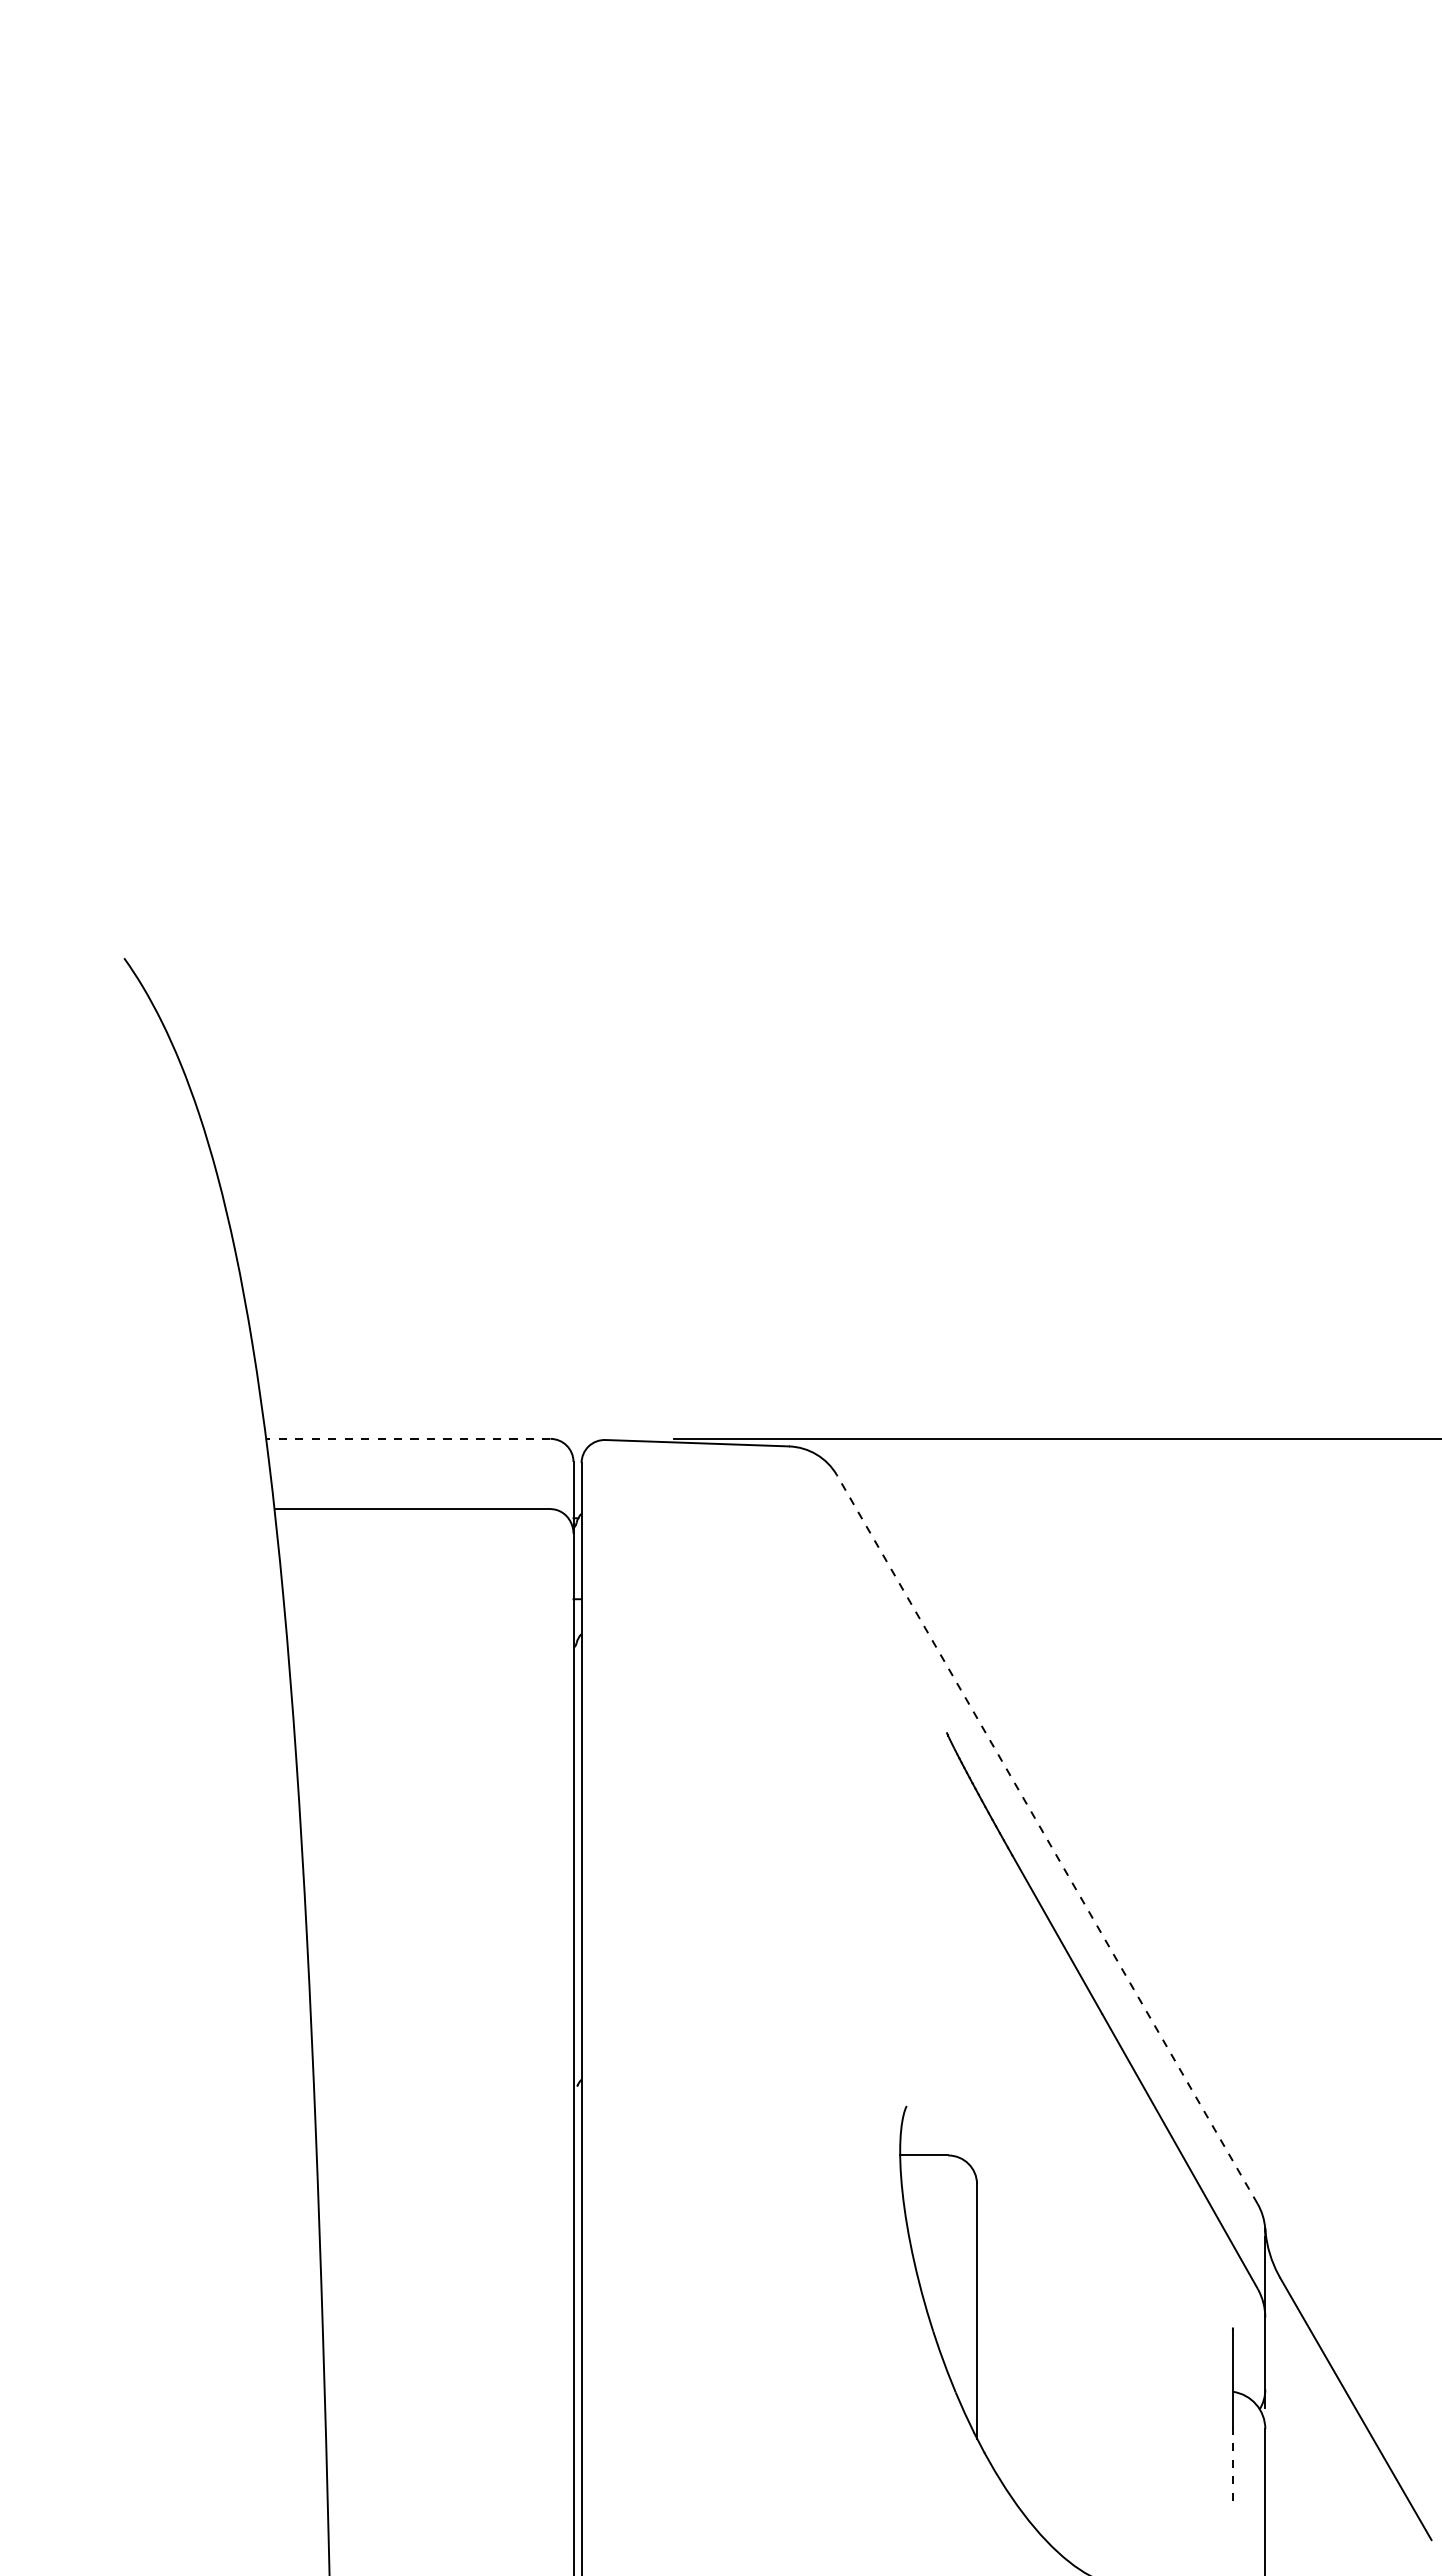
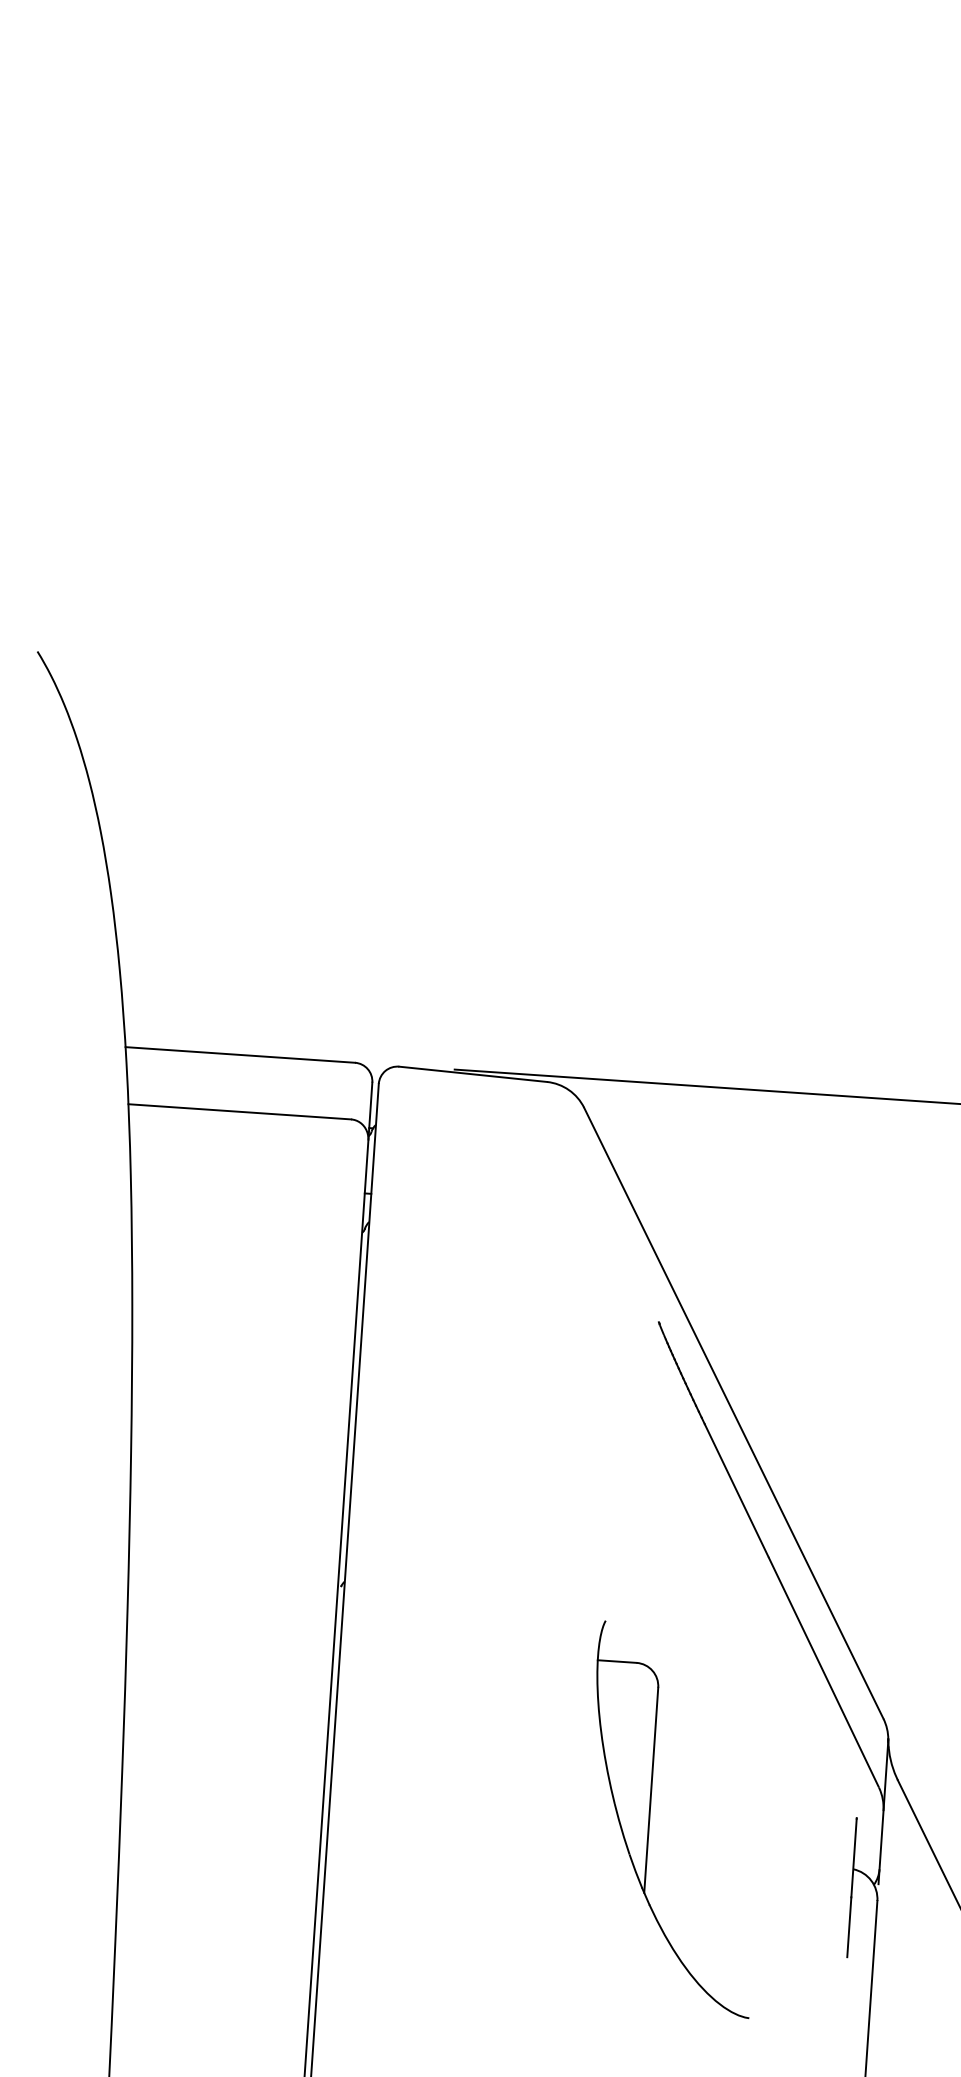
line: (407, 1438) -> (239, 1054), dashed -> solid
line: (1047, 1839) -> (734, 1413), dashed -> solid
line: (1232, 2463) -> (848, 1927), dashed -> solid

